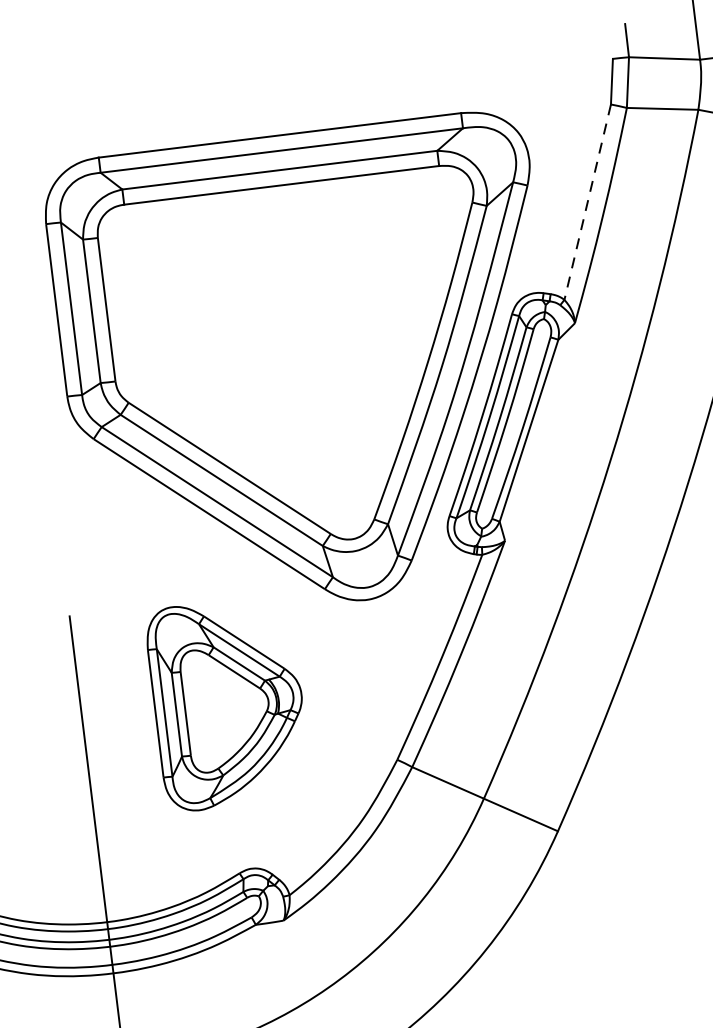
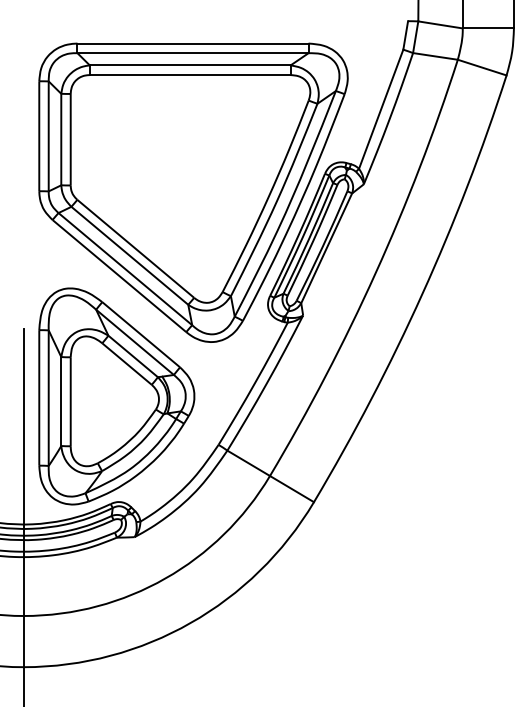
line: (588, 202) -> (381, 109), dashed -> solid
part: (227, 703) -> (116, 396), size x1.67

